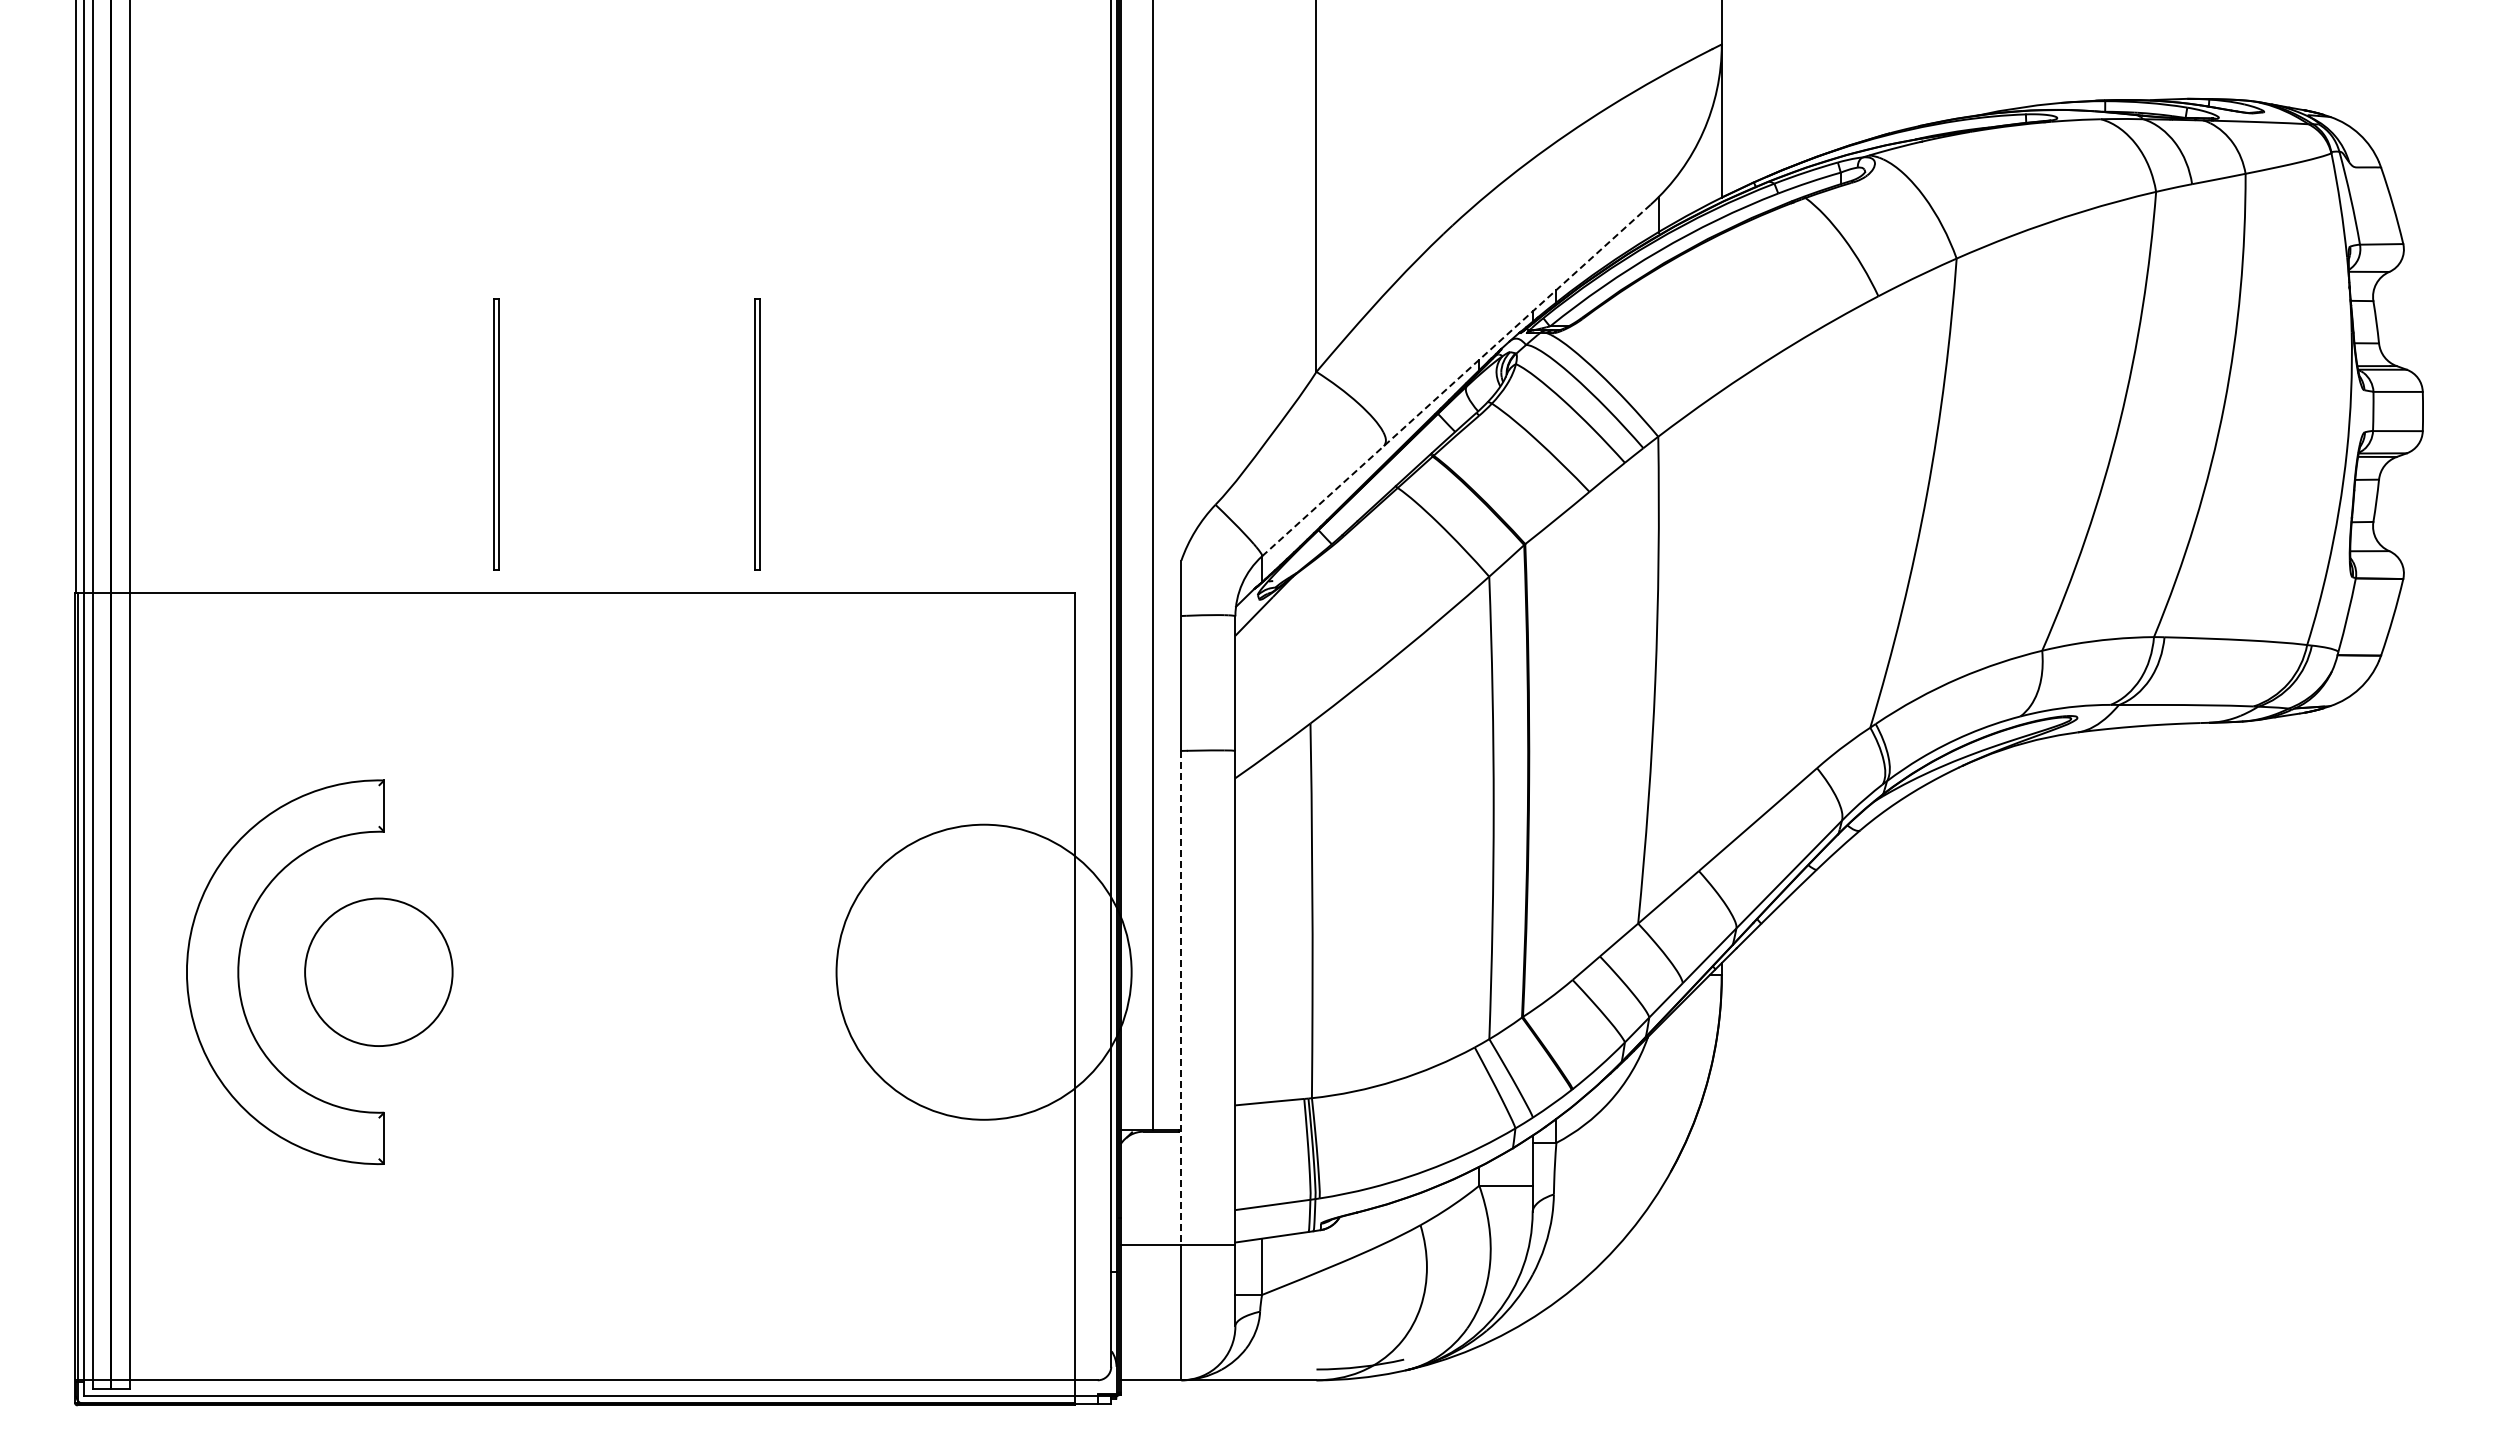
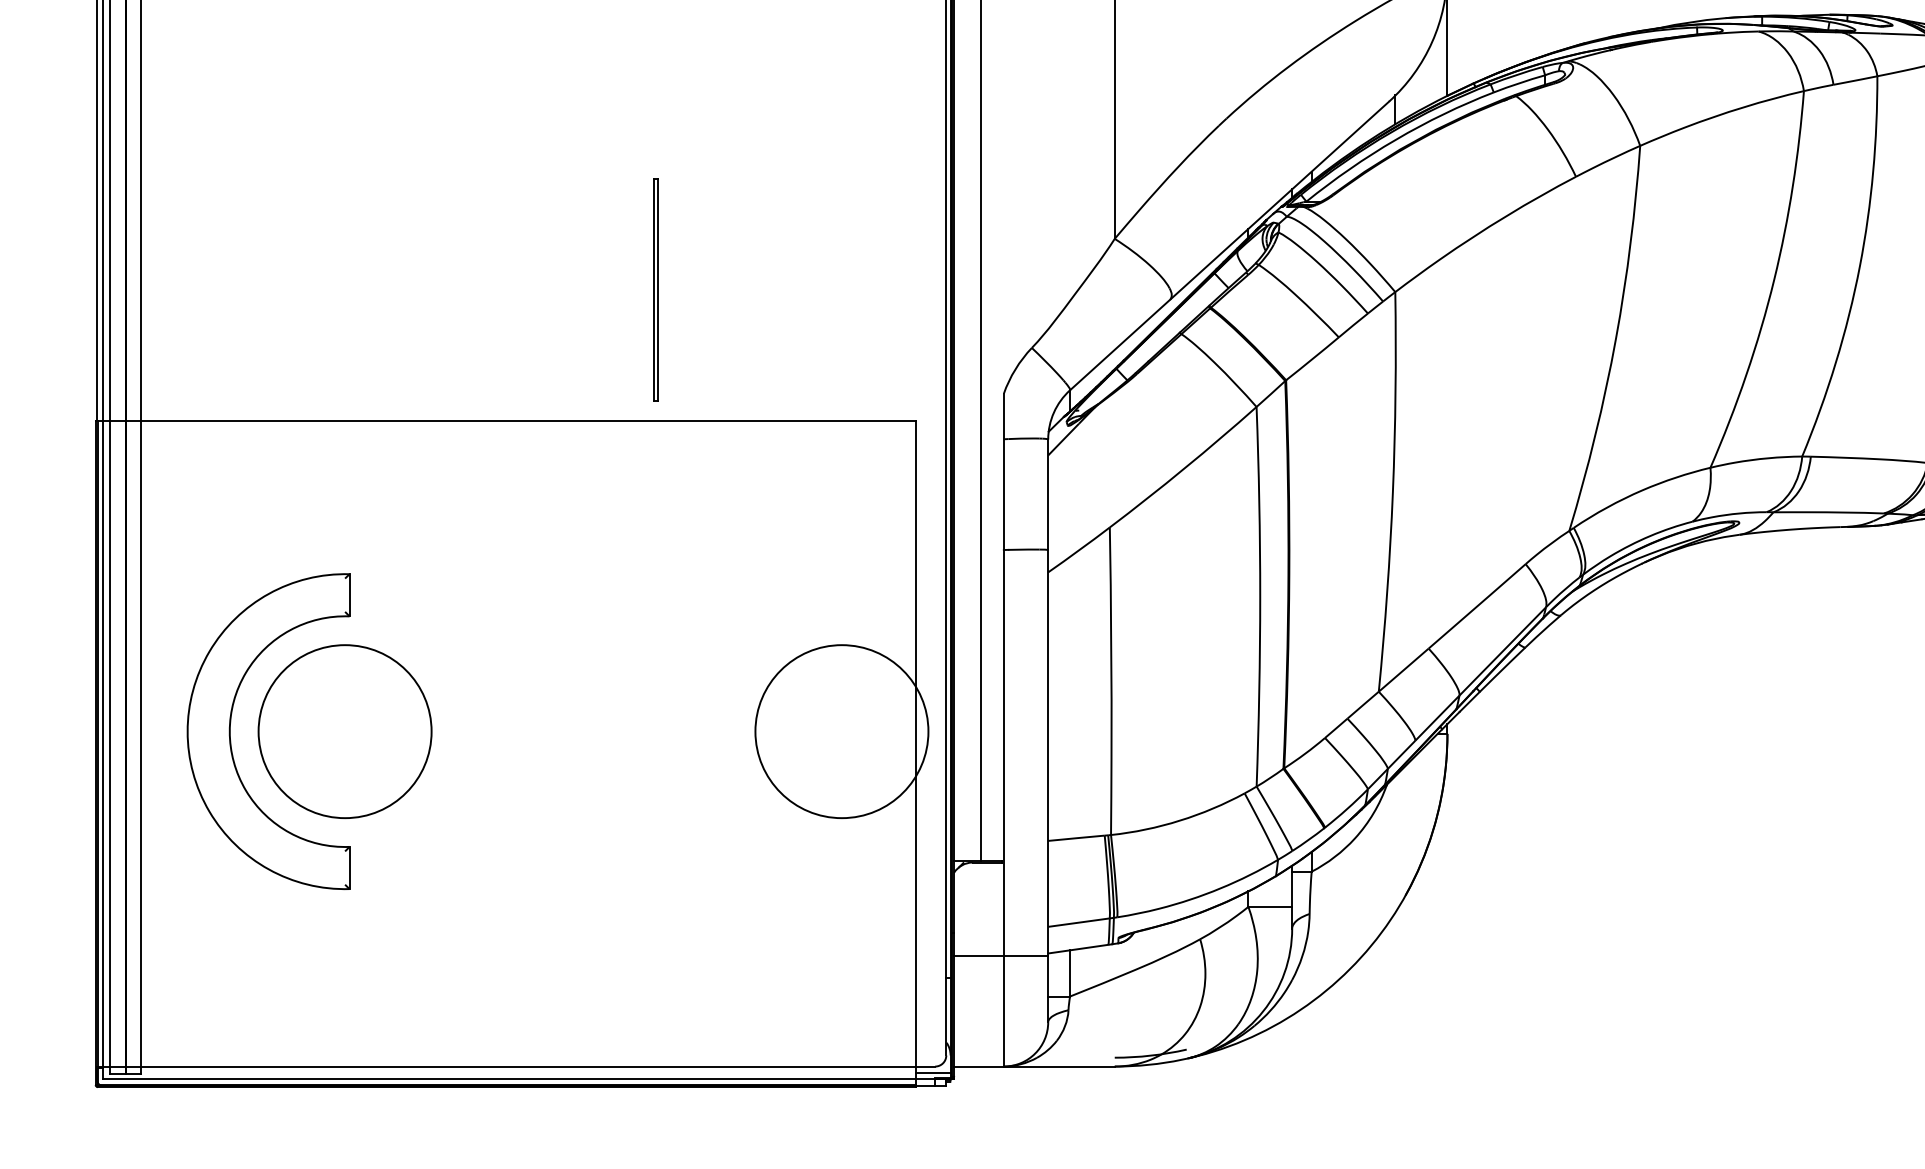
line: (1456, 380) -> (1229, 245), dashed -> solid
part: (496, 434) -> (441, 290), removed
circle: (983, 971) -> (841, 731), size x0.71
circle: (378, 972) -> (344, 731), size x1.43
line: (1181, 998) -> (1003, 753), dashed -> solid
line: (1095, 1388) -> (933, 1073), added

